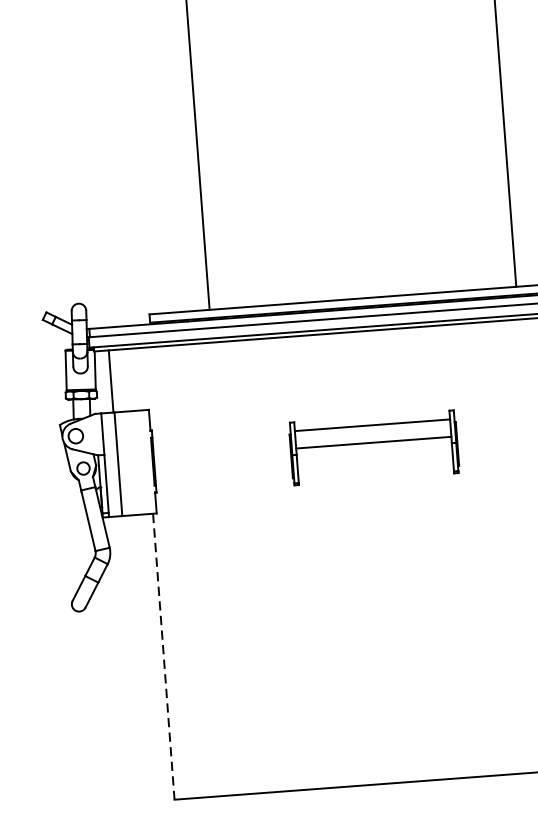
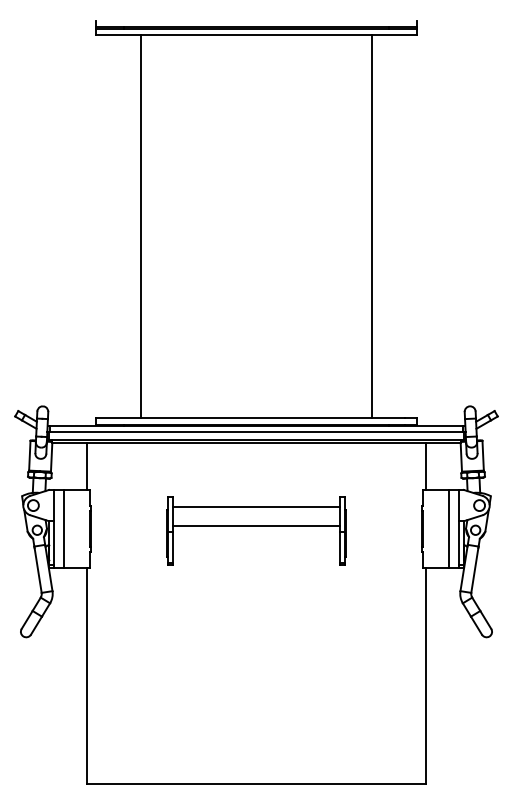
line: (110, 381) -> (86, 466), moved
part: (374, 447) -> (256, 530), size x1.43
line: (163, 656) -> (86, 675), dashed -> solid

